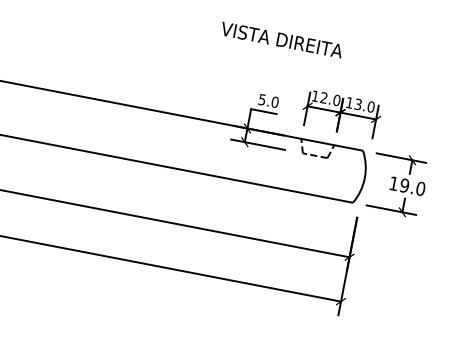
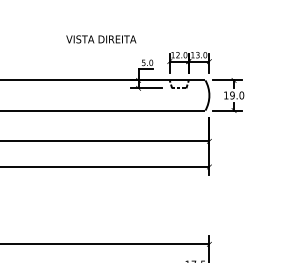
text: (282, 40) -> (101, 39), moved

